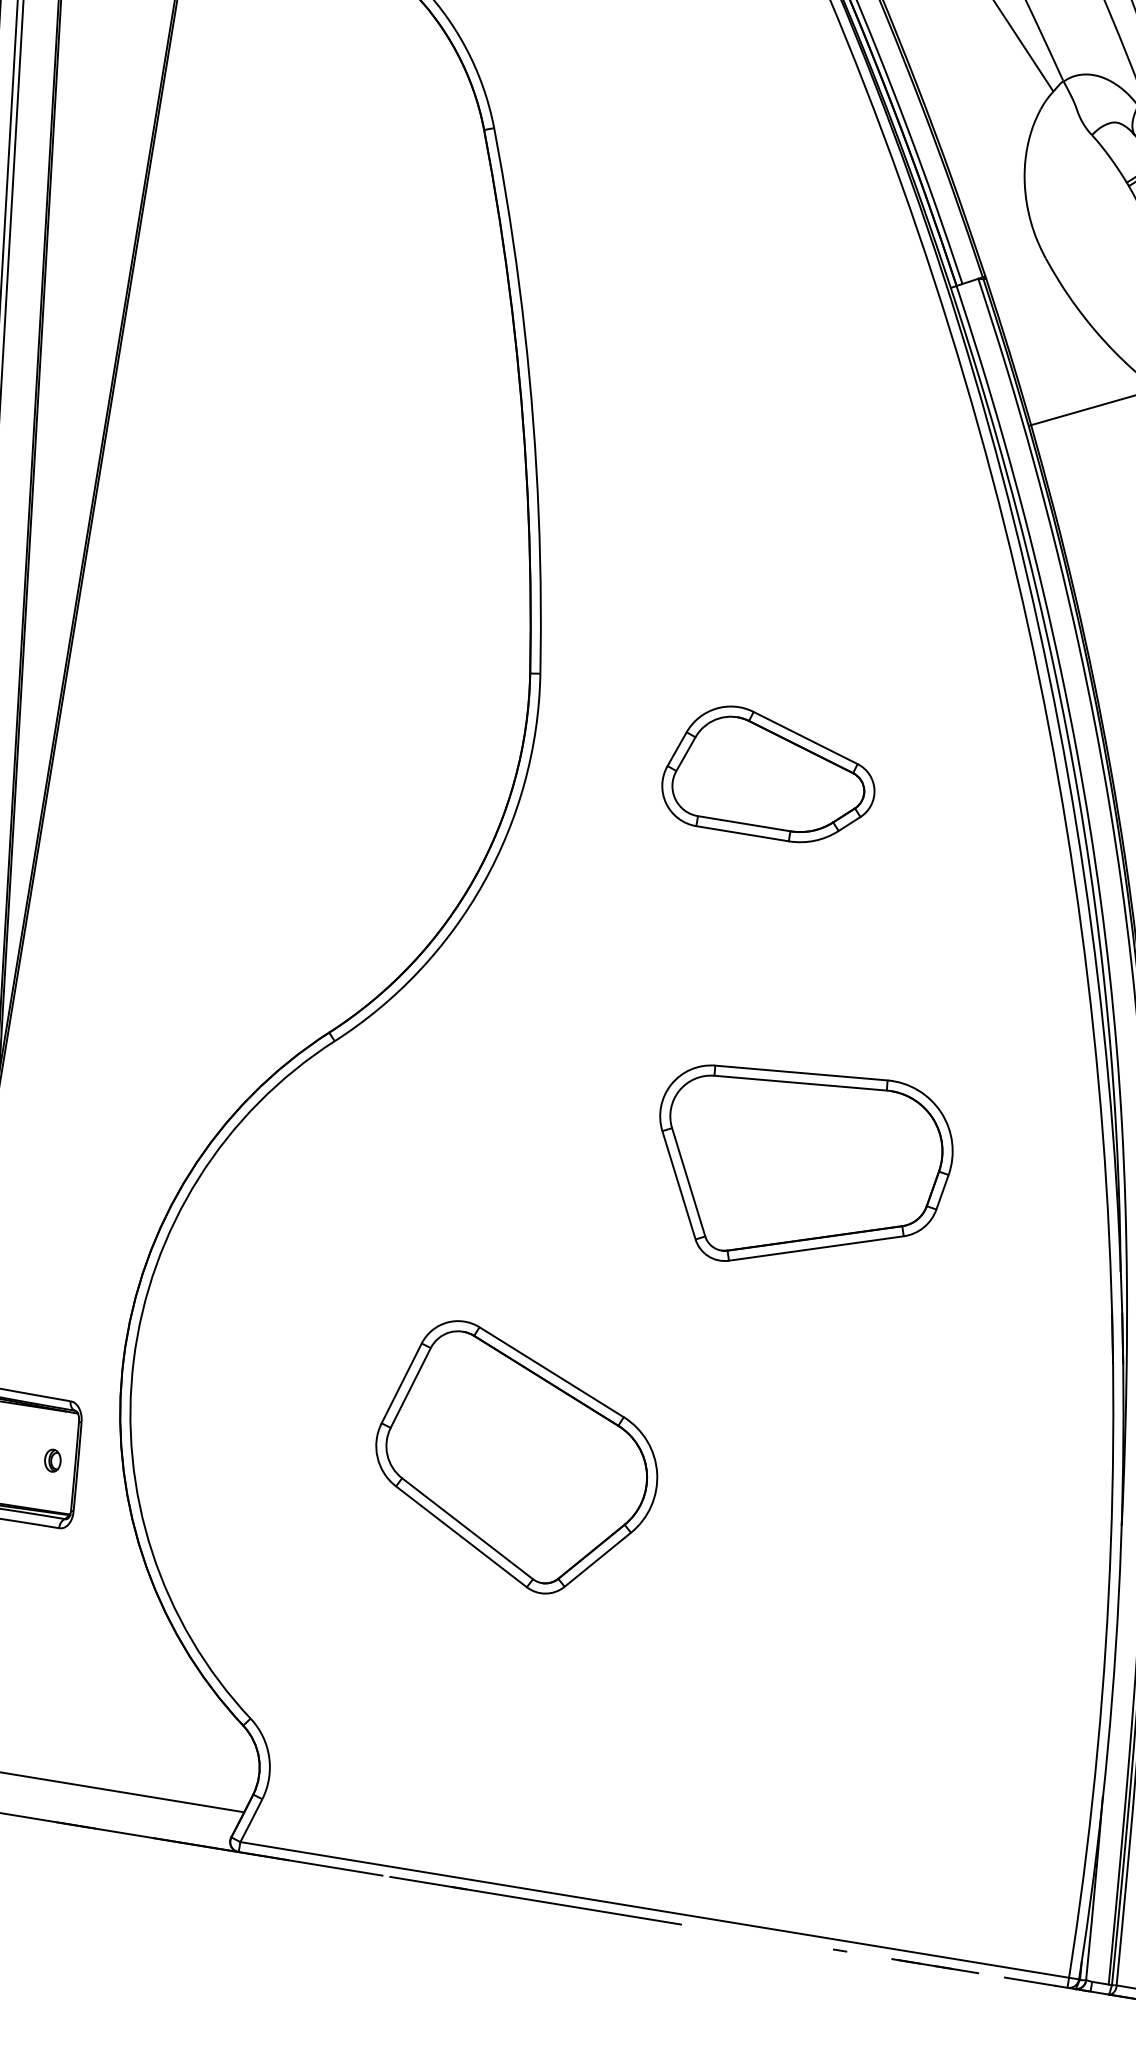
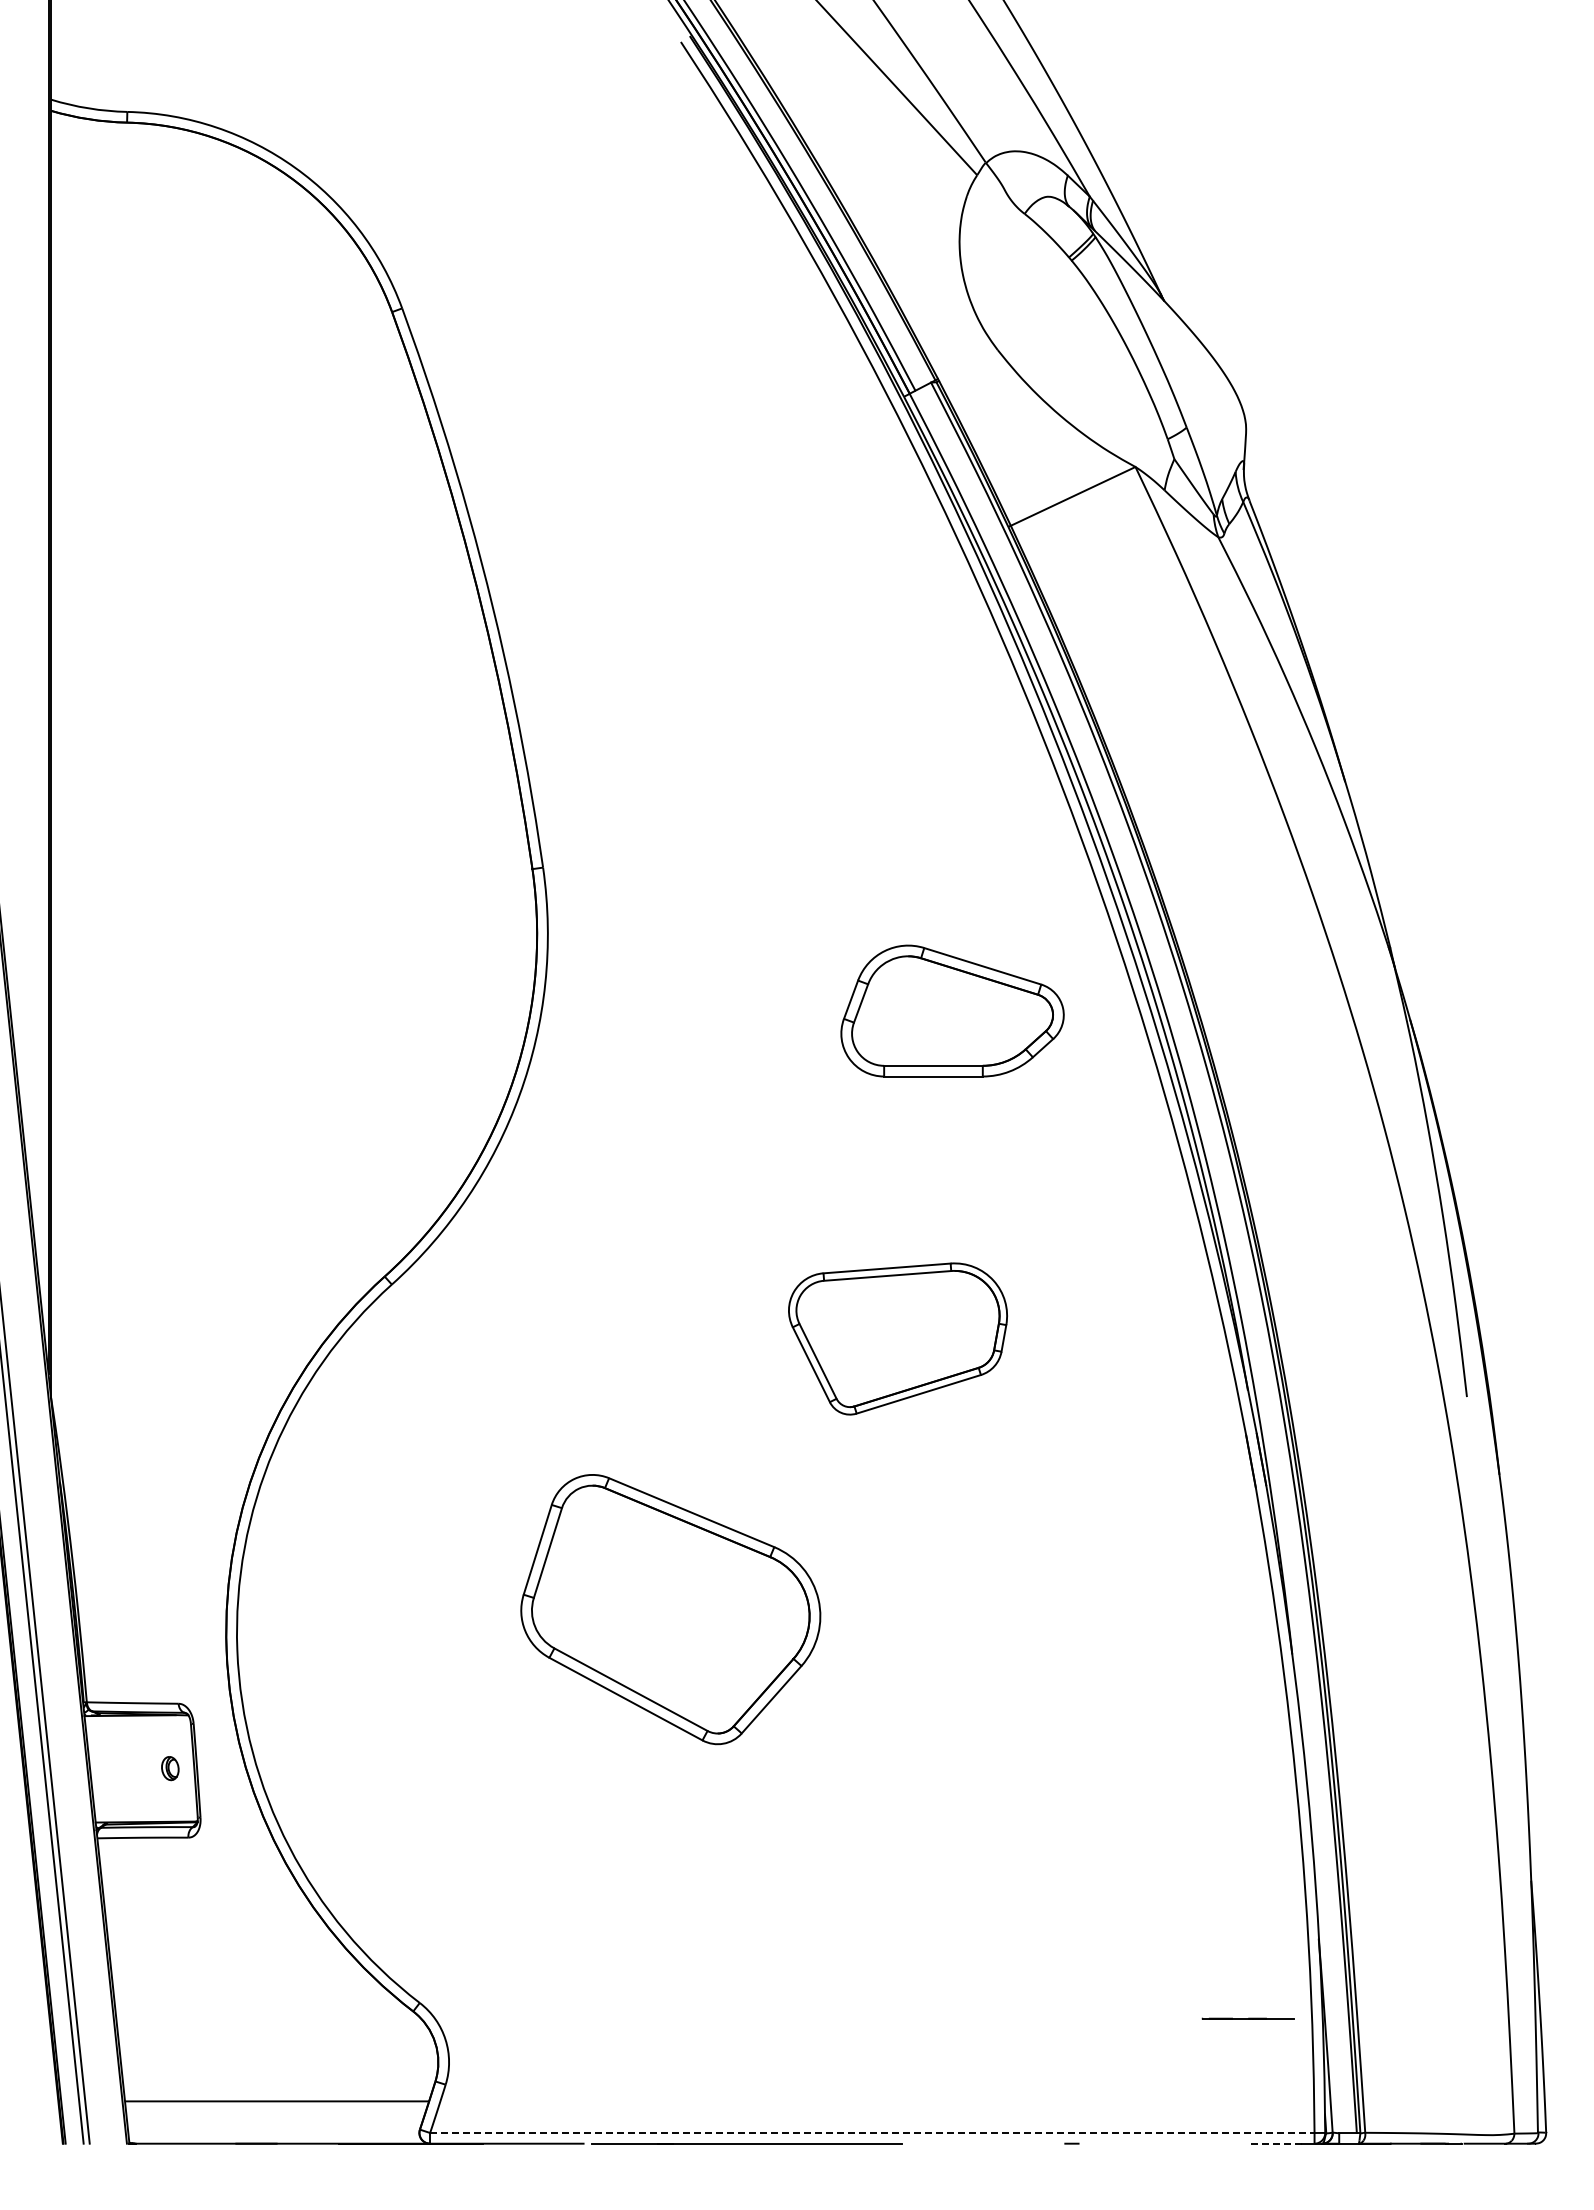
part: (770, 774) -> (952, 1010), moved
part: (800, 1169) -> (897, 1338), size x0.7
part: (516, 1459) -> (670, 1609), moved
line: (654, 1909) -> (872, 2132), solid -> dashed
line: (934, 1965) -> (1247, 2018), moved
line: (1029, 1981) -> (1274, 2143), solid -> dashed

